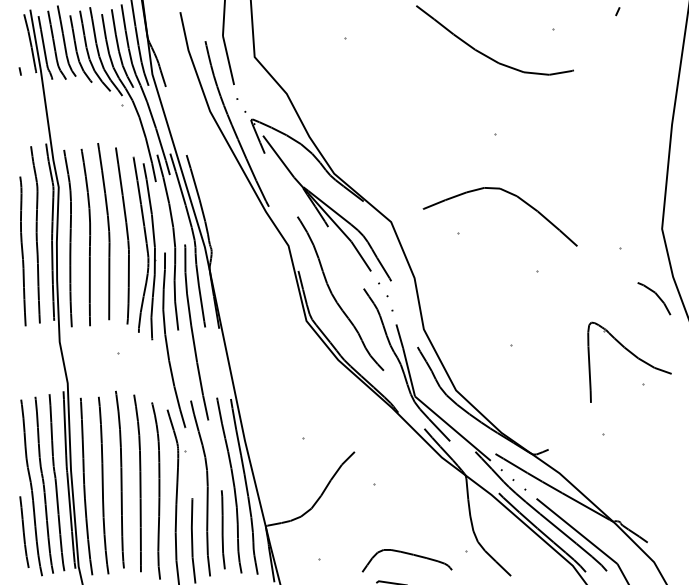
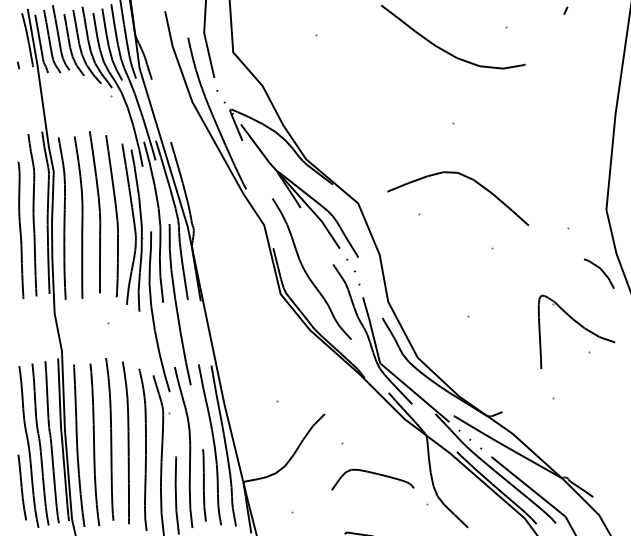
curve: (408, 555) -> (374, 474), moved

